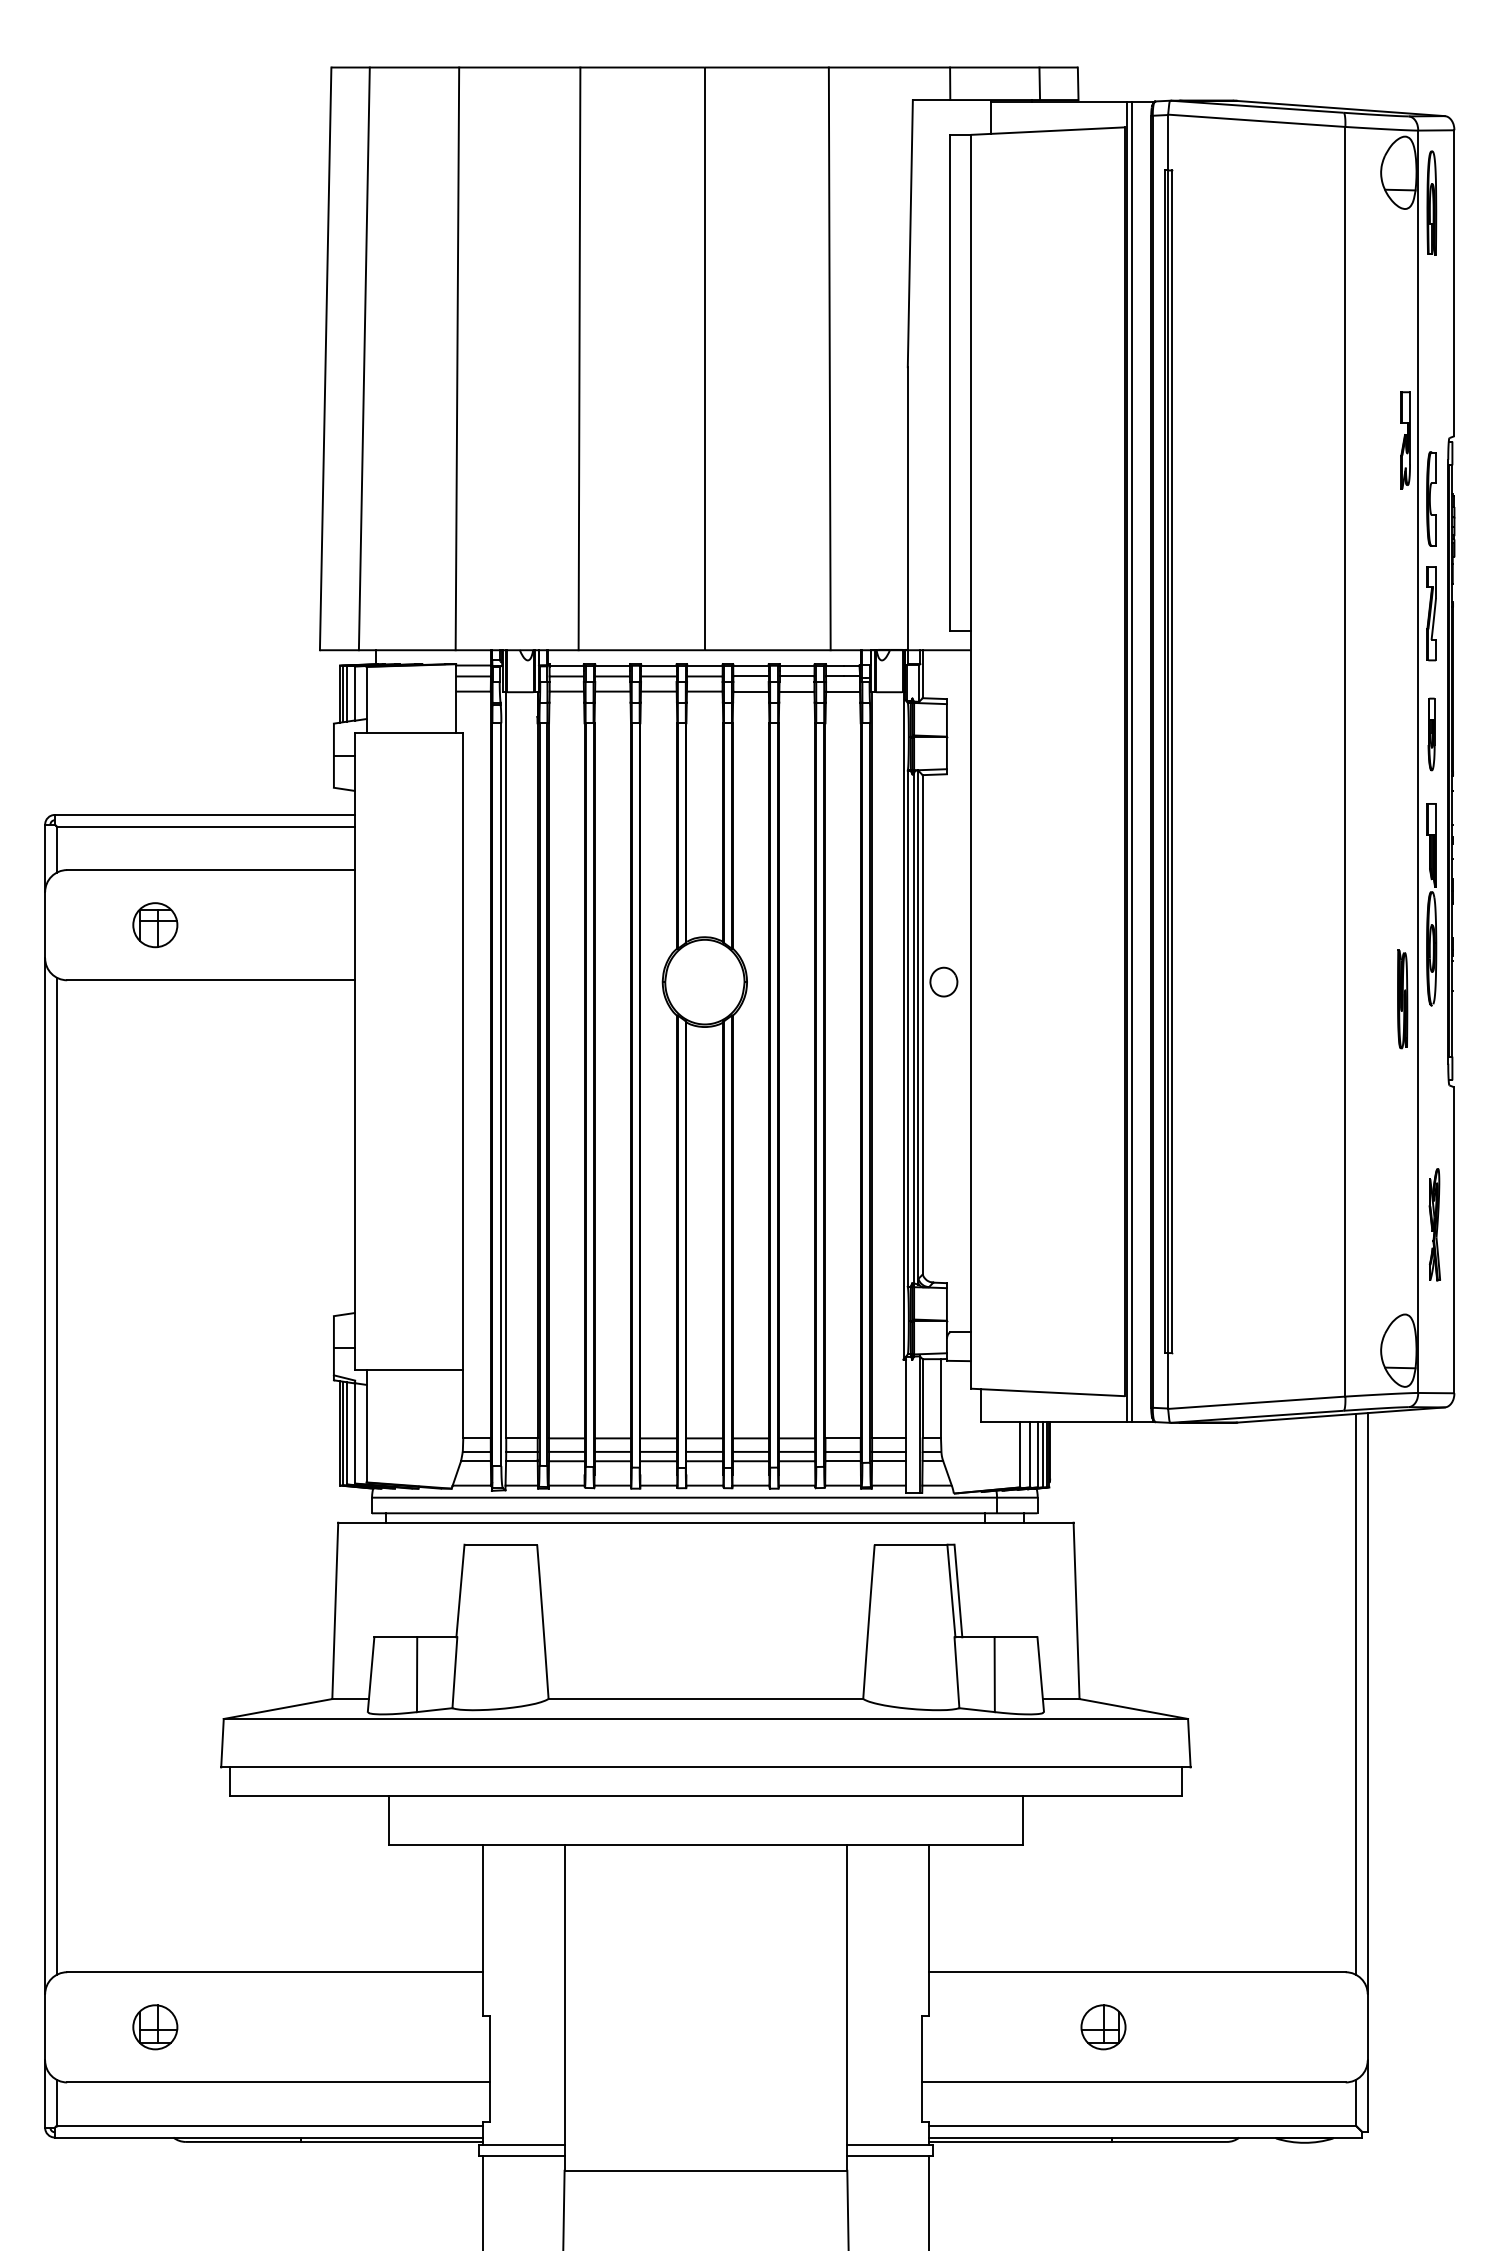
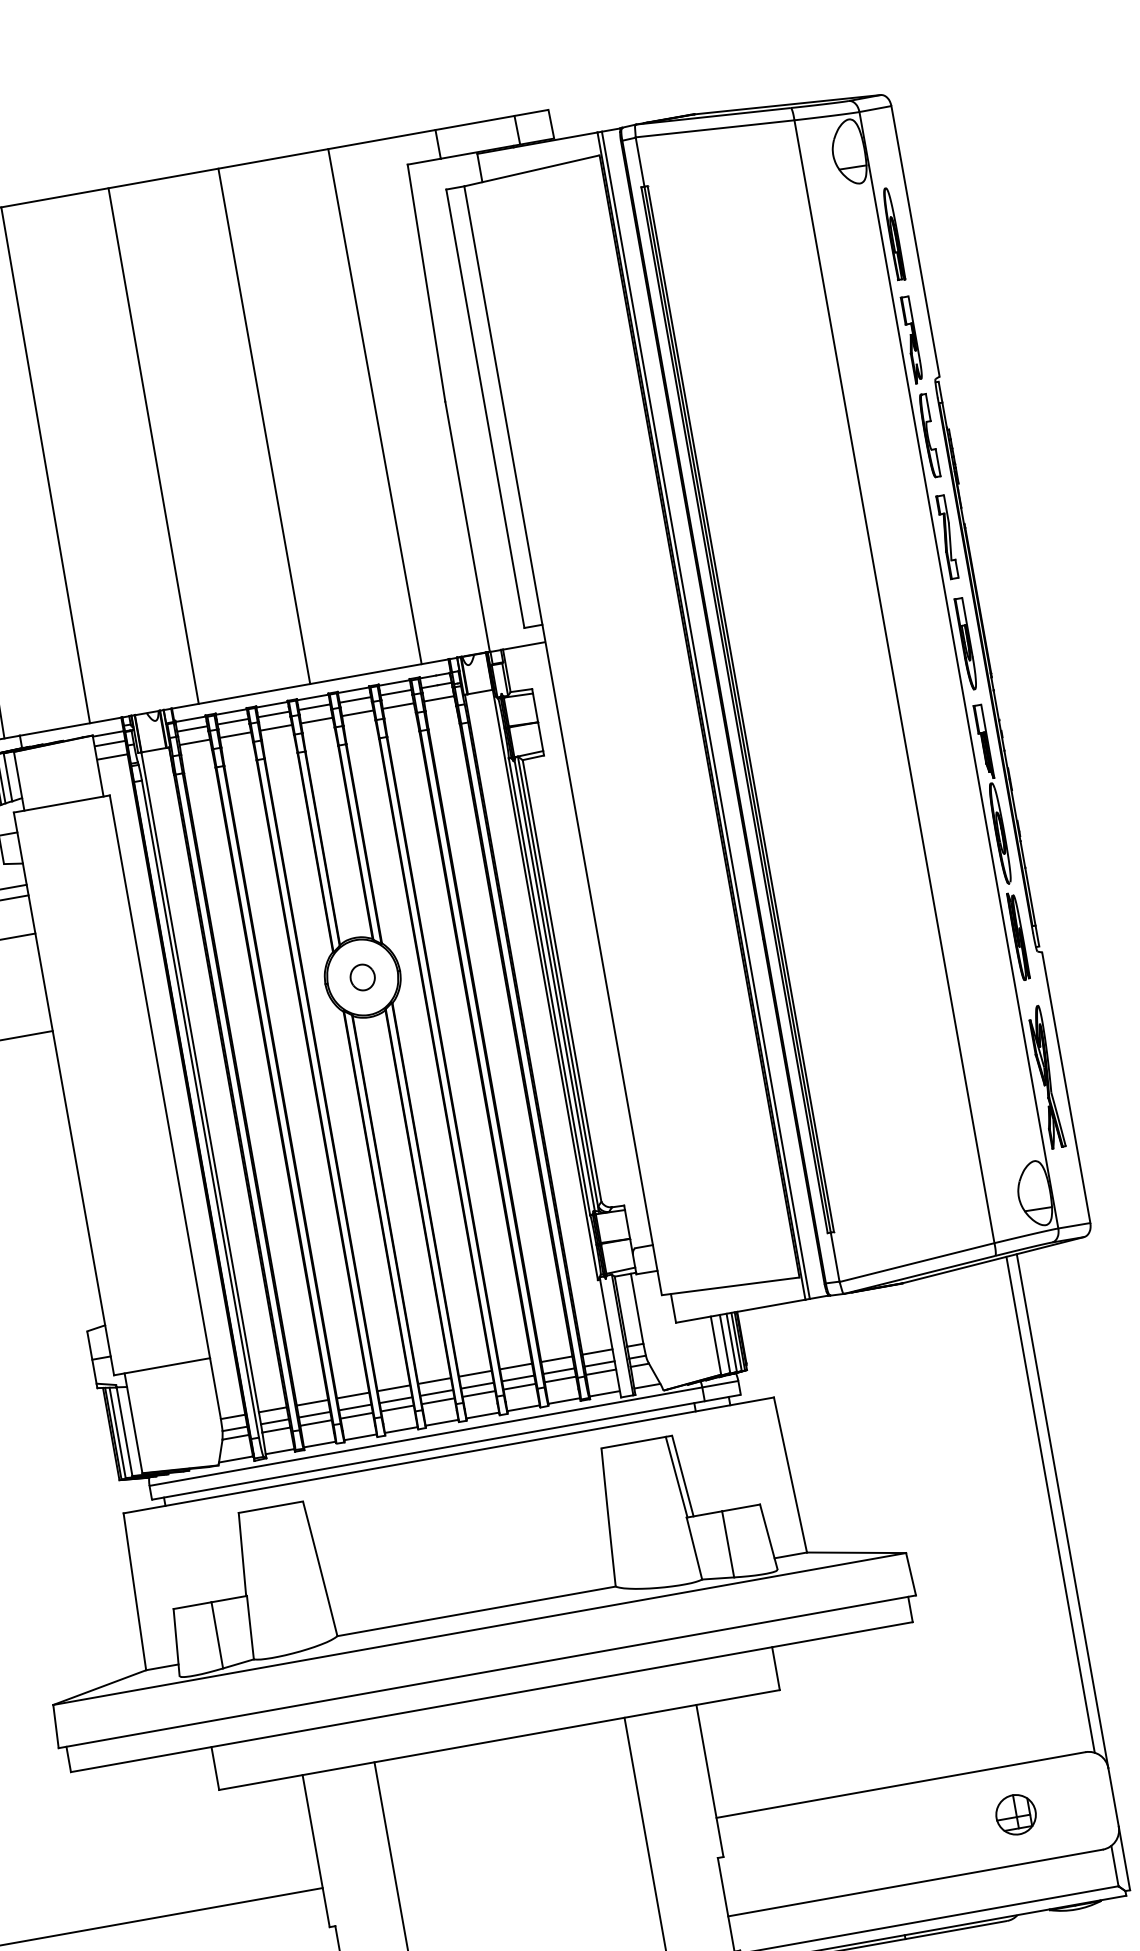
part: (1431, 202) -> (893, 233), moved
part: (1405, 440) -> (912, 339), moved
part: (1431, 734) -> (966, 644), size x1.43
part: (943, 981) -> (362, 977), moved
part: (1402, 999) -> (1018, 936), moved
part: (1434, 1224) -> (1046, 1076), size x1.43
part: (1103, 2027) -> (1016, 1814), moved

